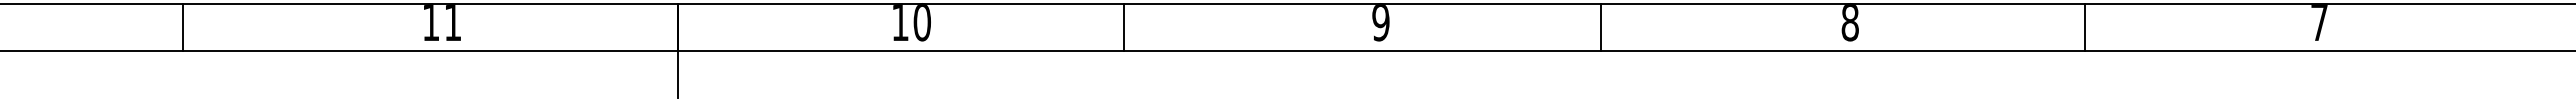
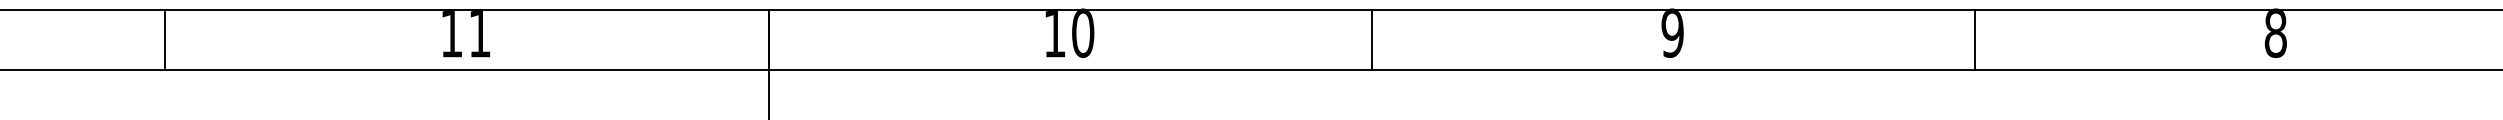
line: (183, 27) -> (165, 40), moved
line: (1123, 27) -> (1371, 40), moved
line: (1601, 27) -> (1975, 40), moved

